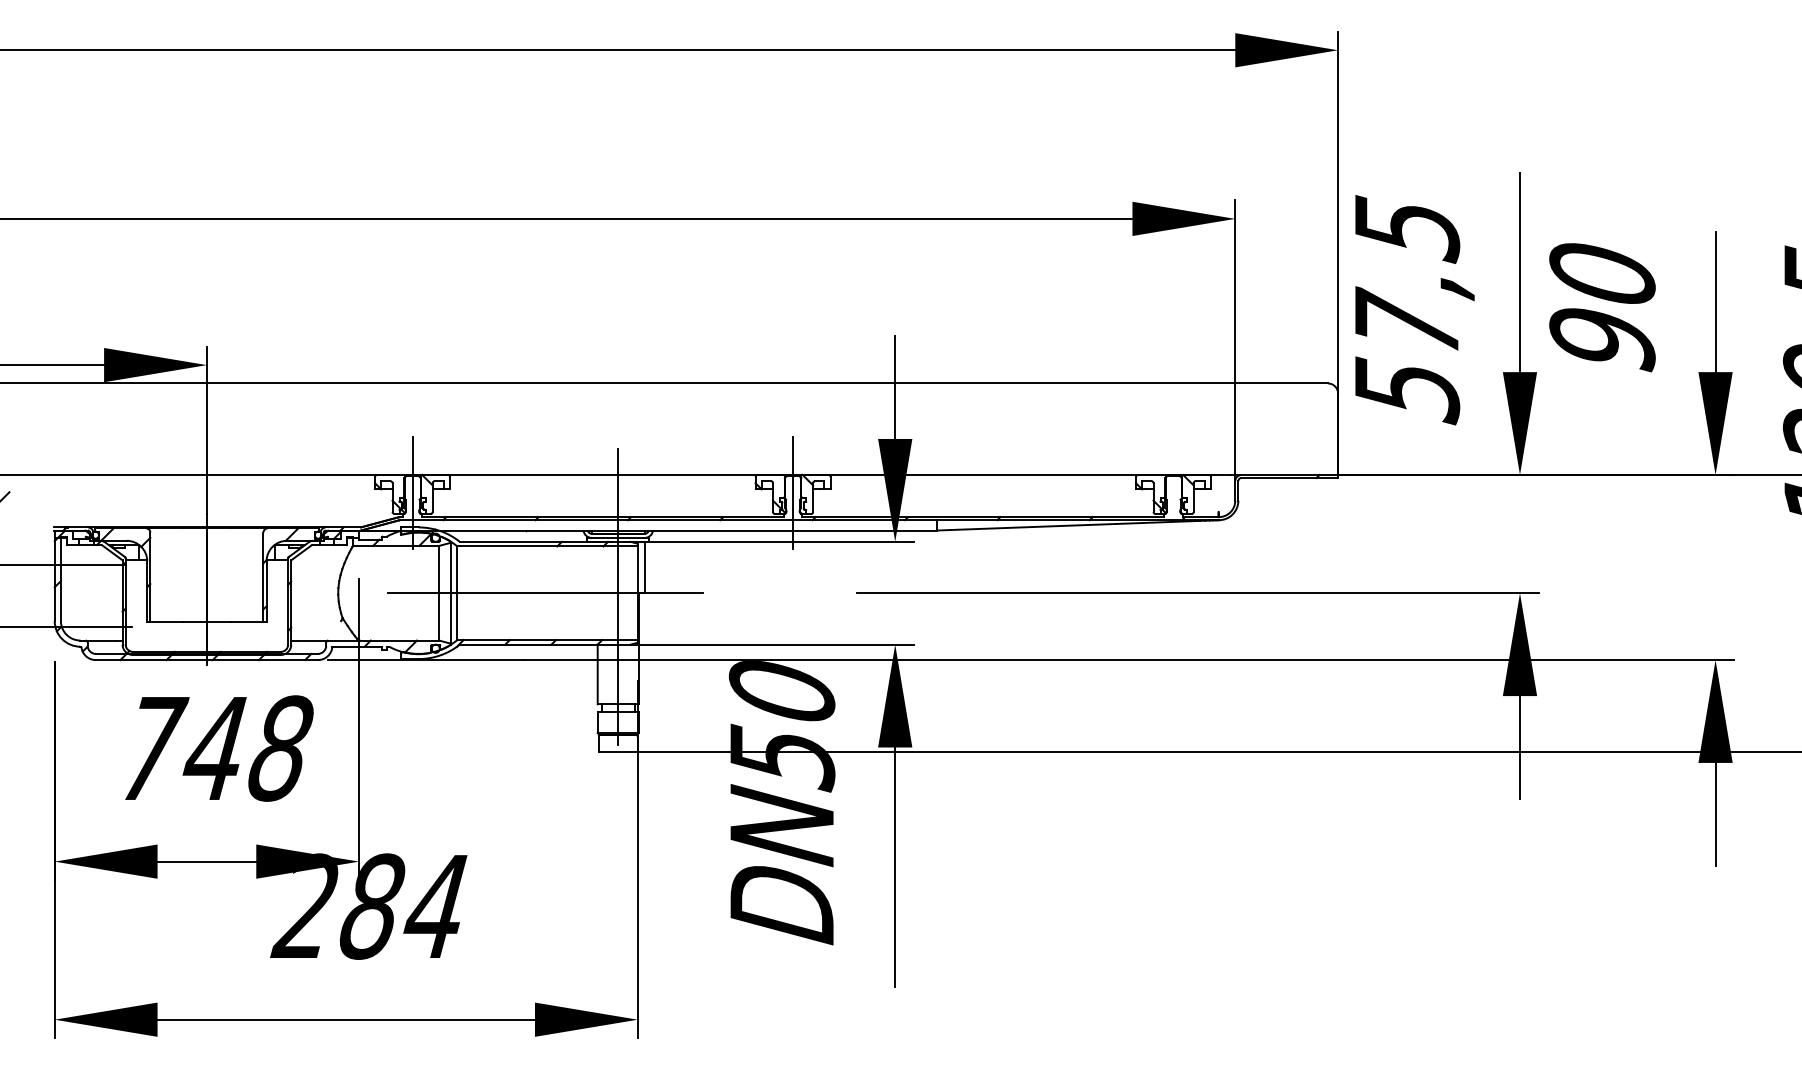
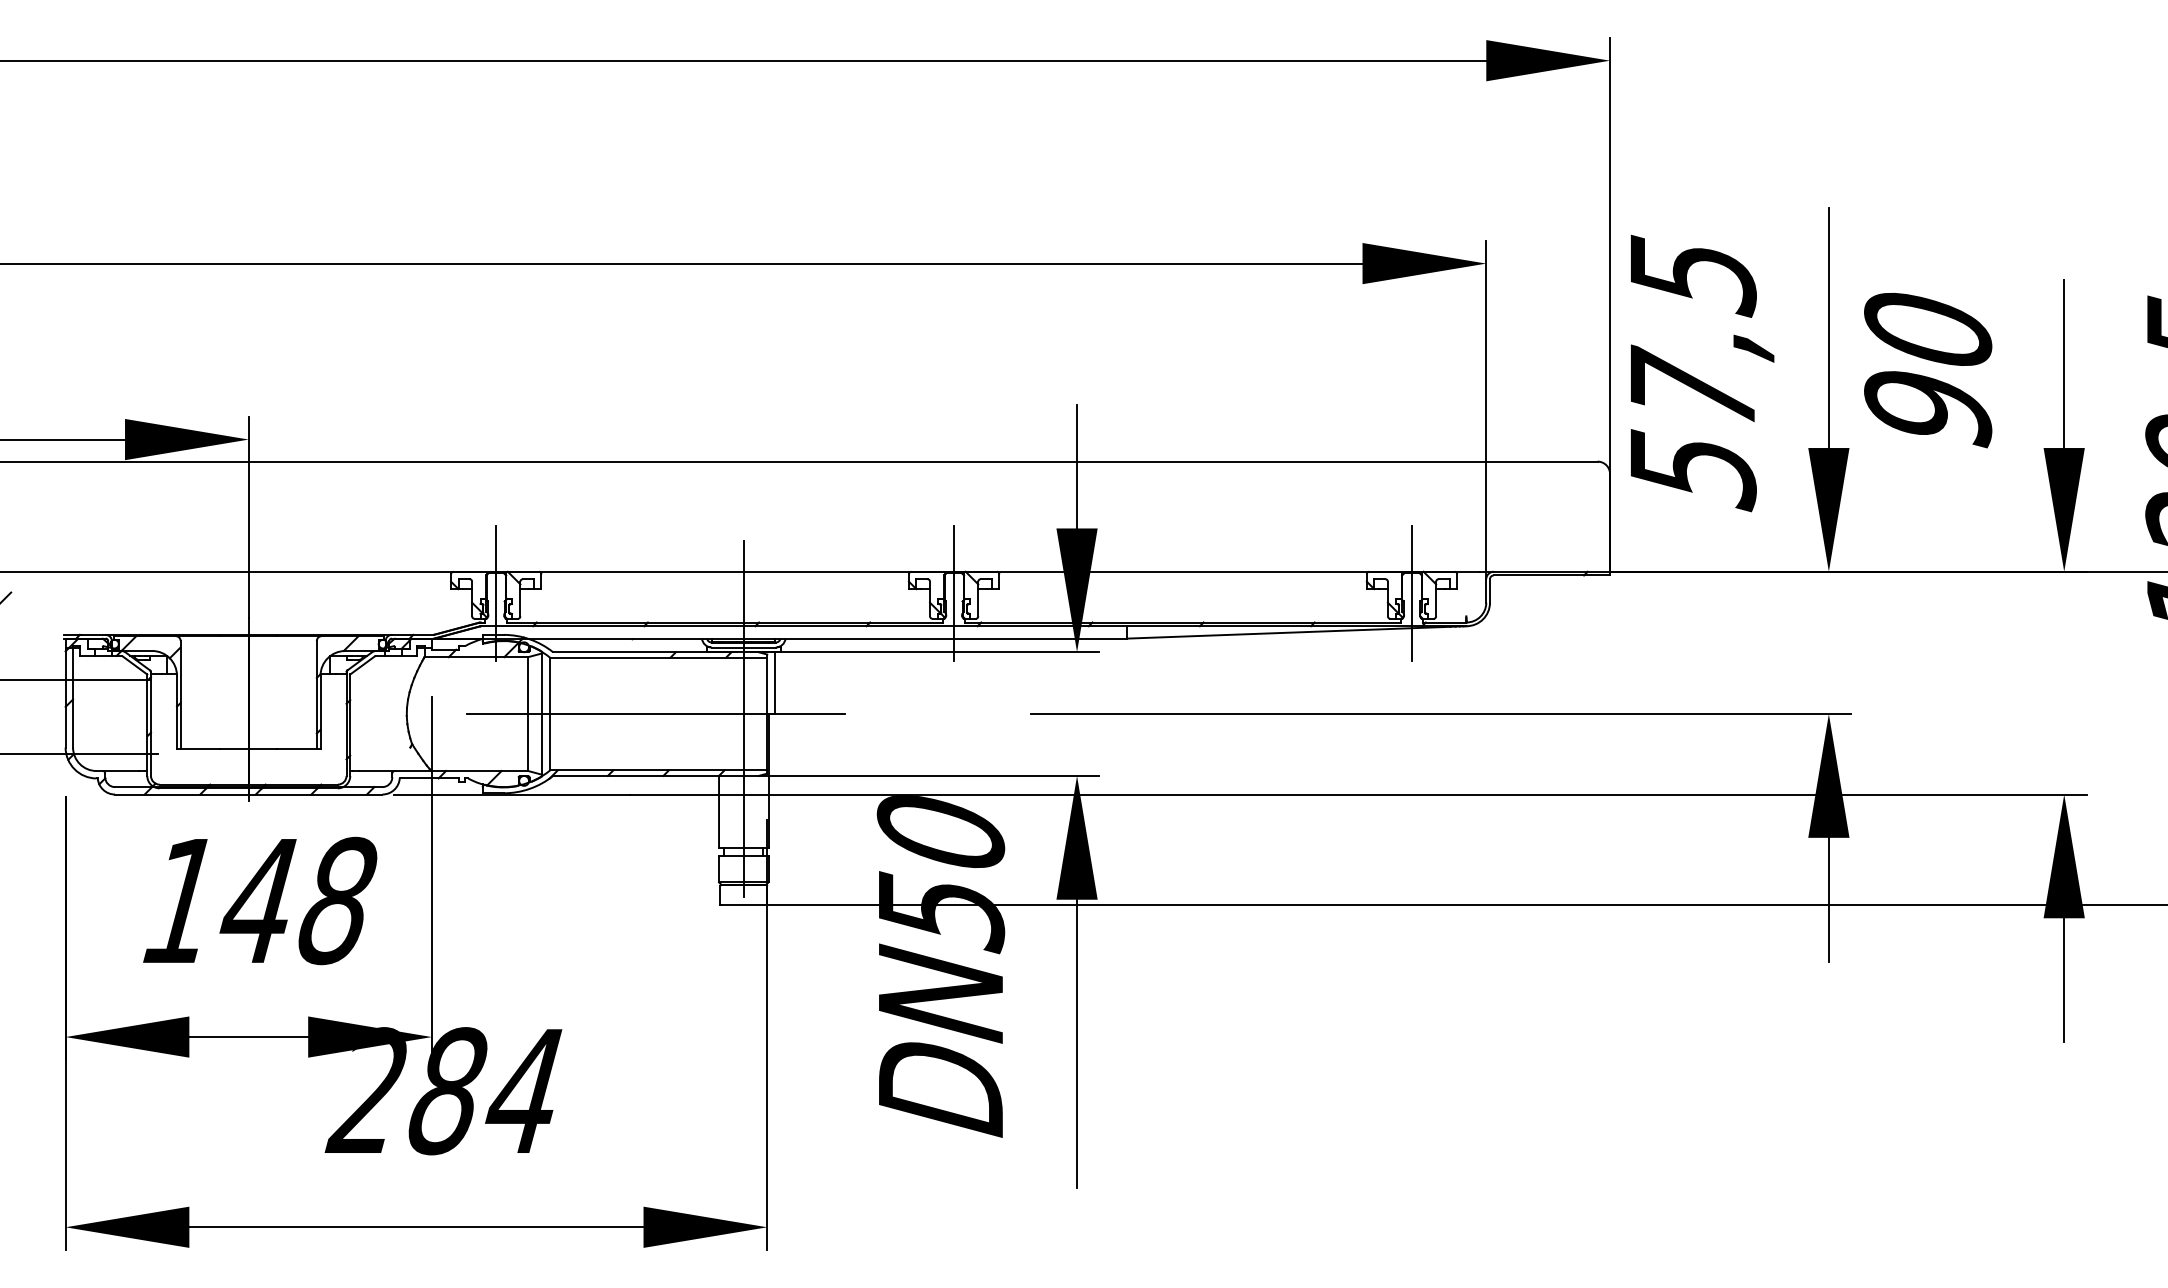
line: (1173, 493) -> (1412, 593), added
text: (154, 748) -> (185, 900), 748 -> 148

